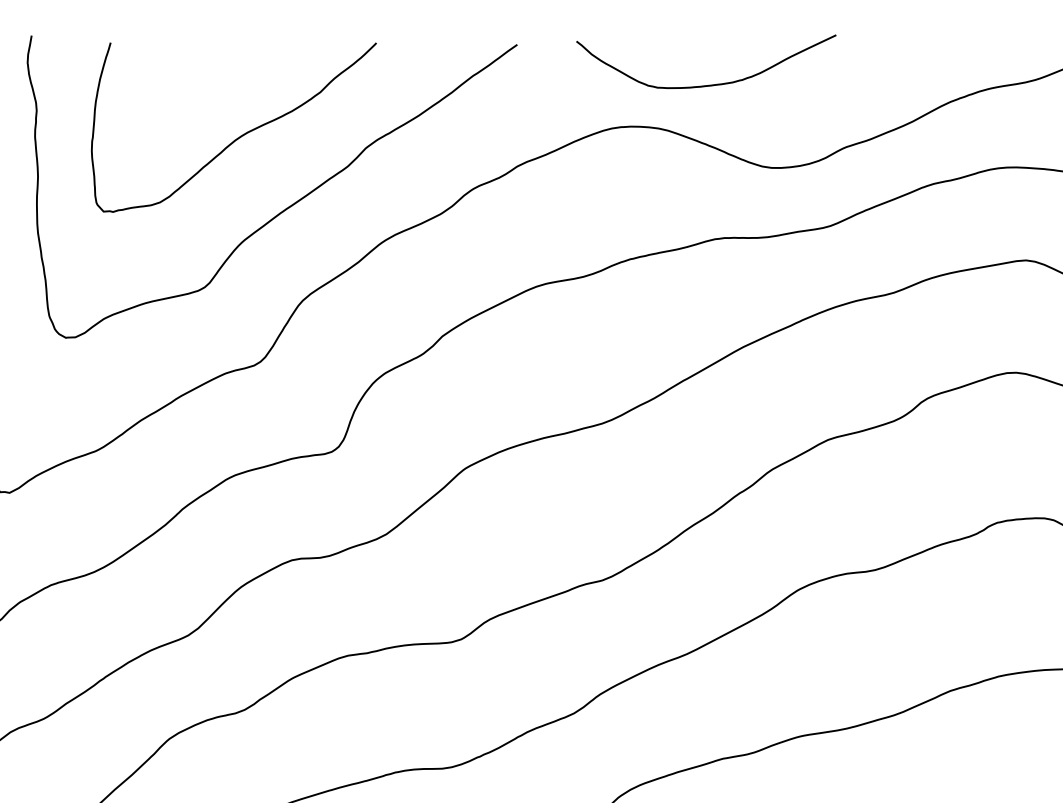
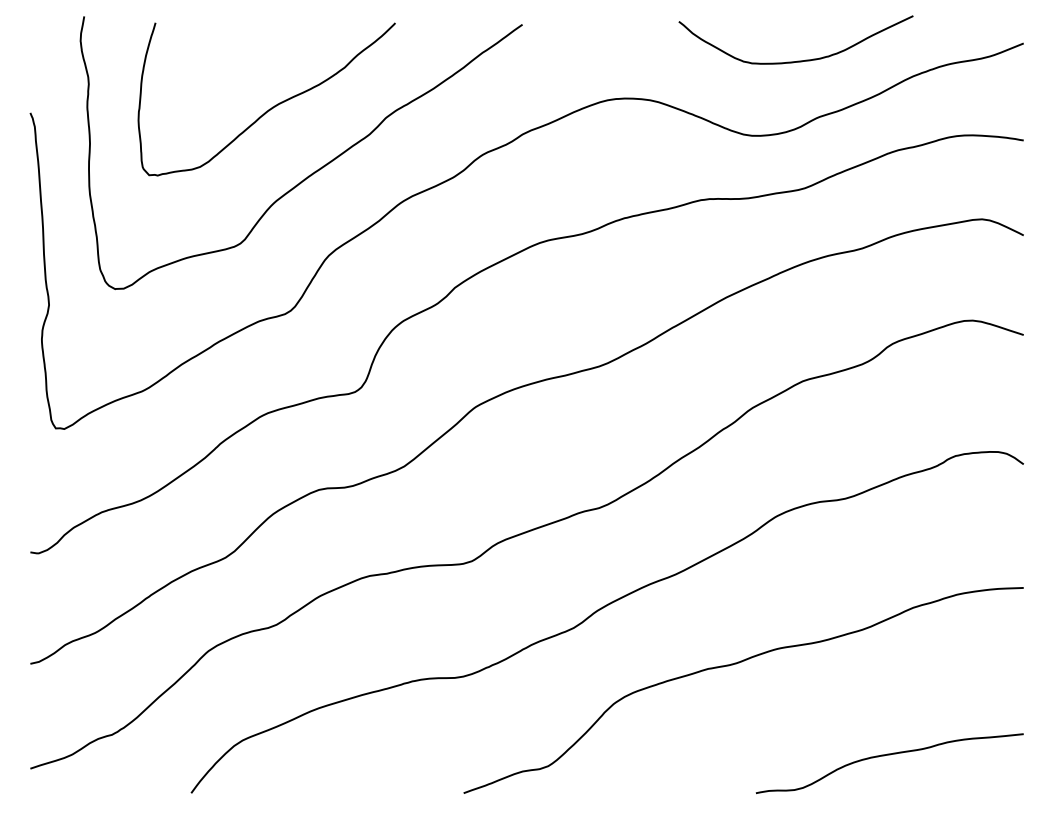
curve: (707, 84) -> (797, 60), moved

